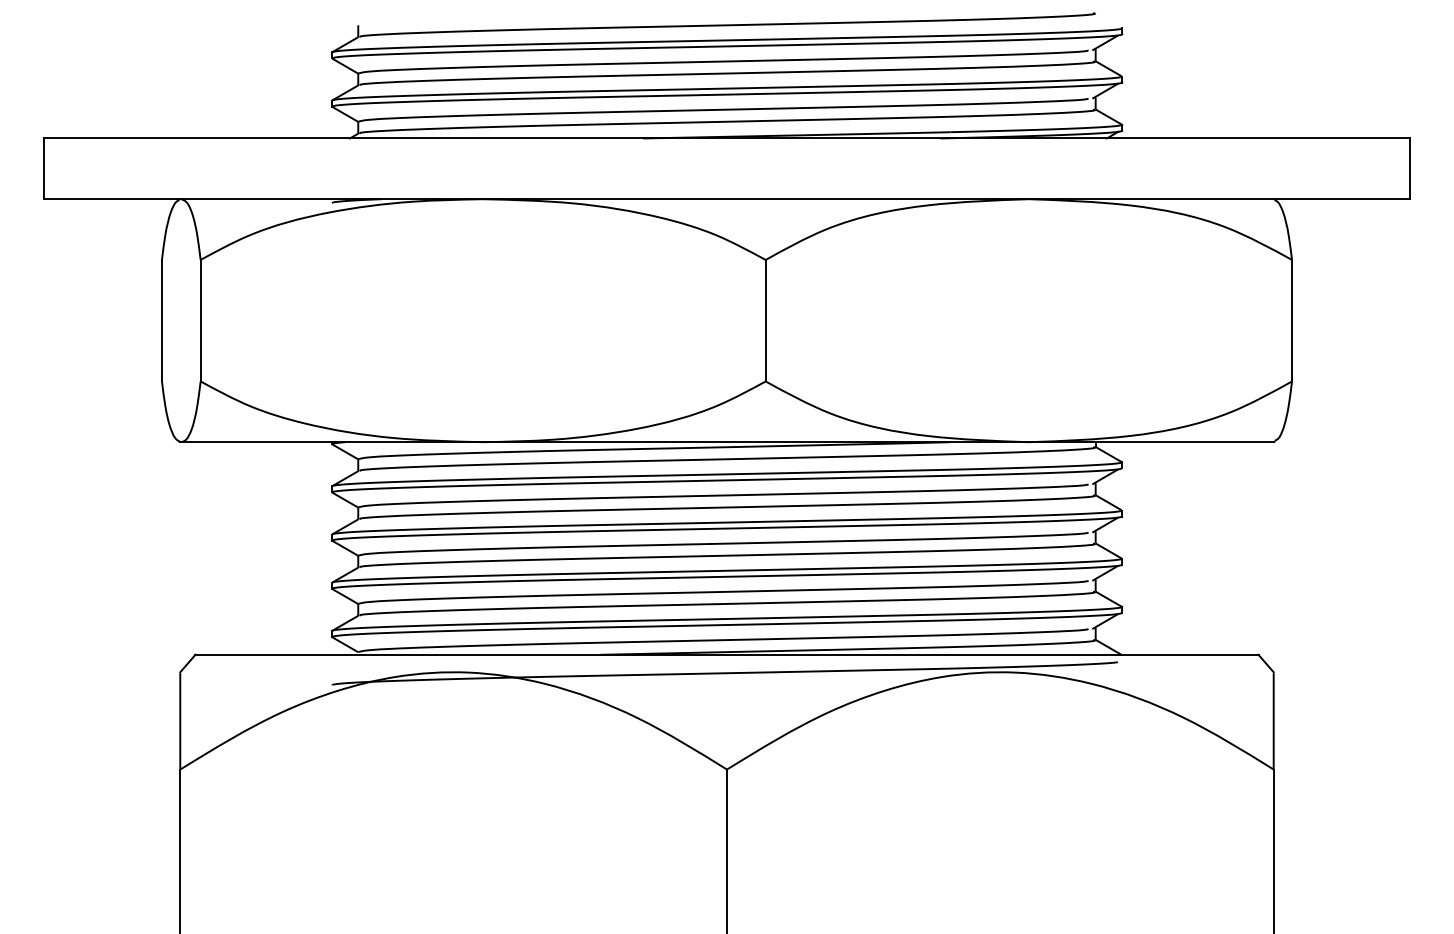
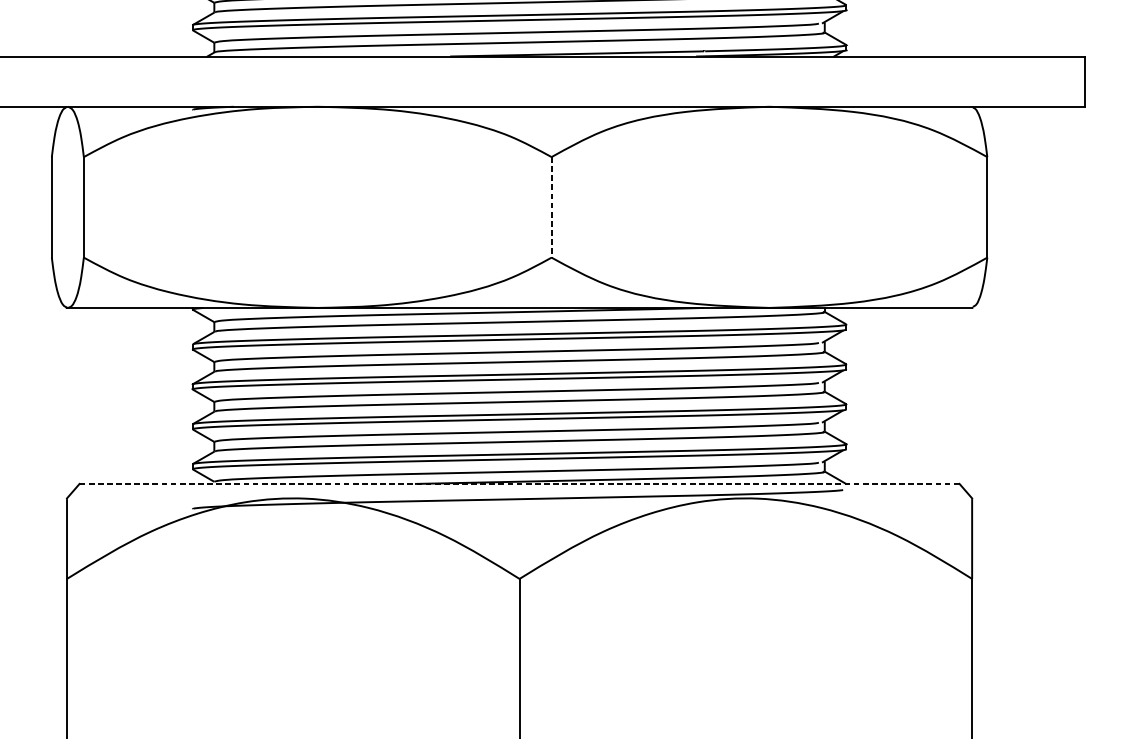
line: (765, 320) -> (551, 207), solid -> dashed
line: (726, 654) -> (519, 483), solid -> dashed

